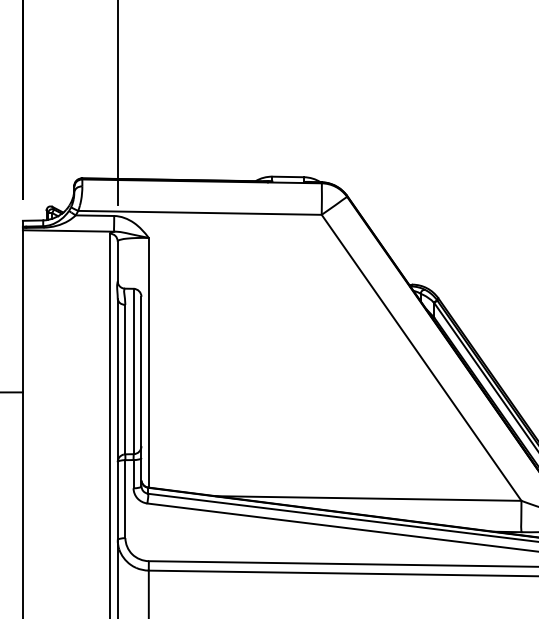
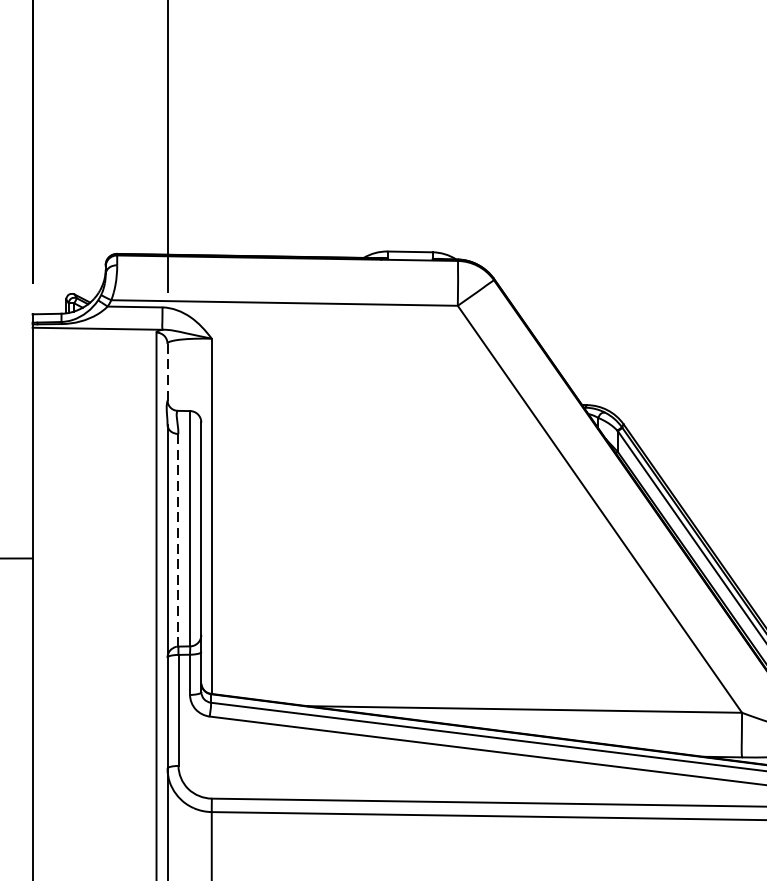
line: (117, 262) -> (167, 373), solid -> dashed
line: (125, 379) -> (178, 540), solid -> dashed

